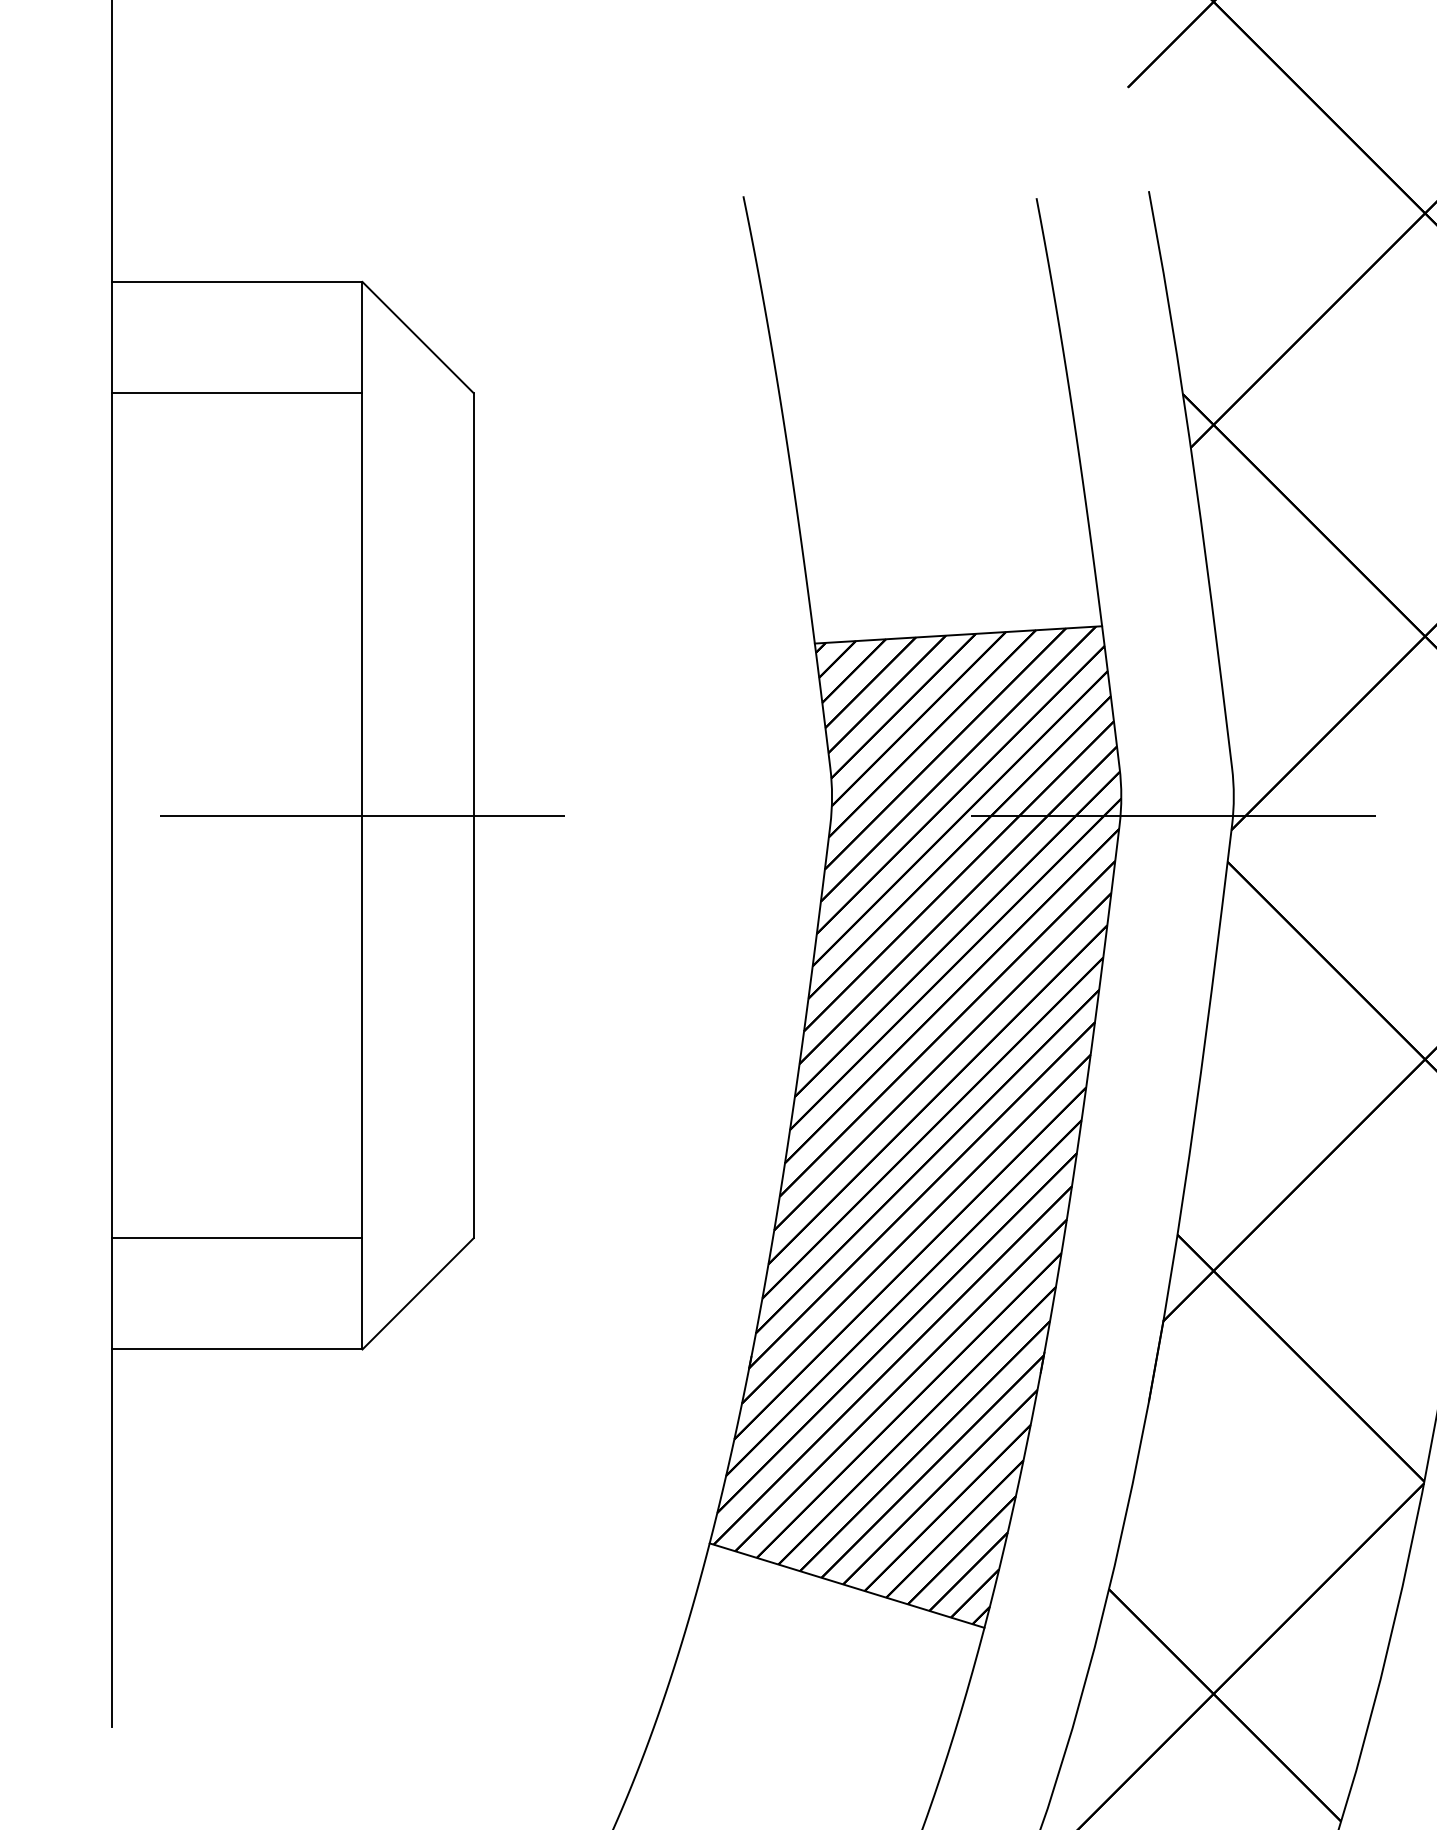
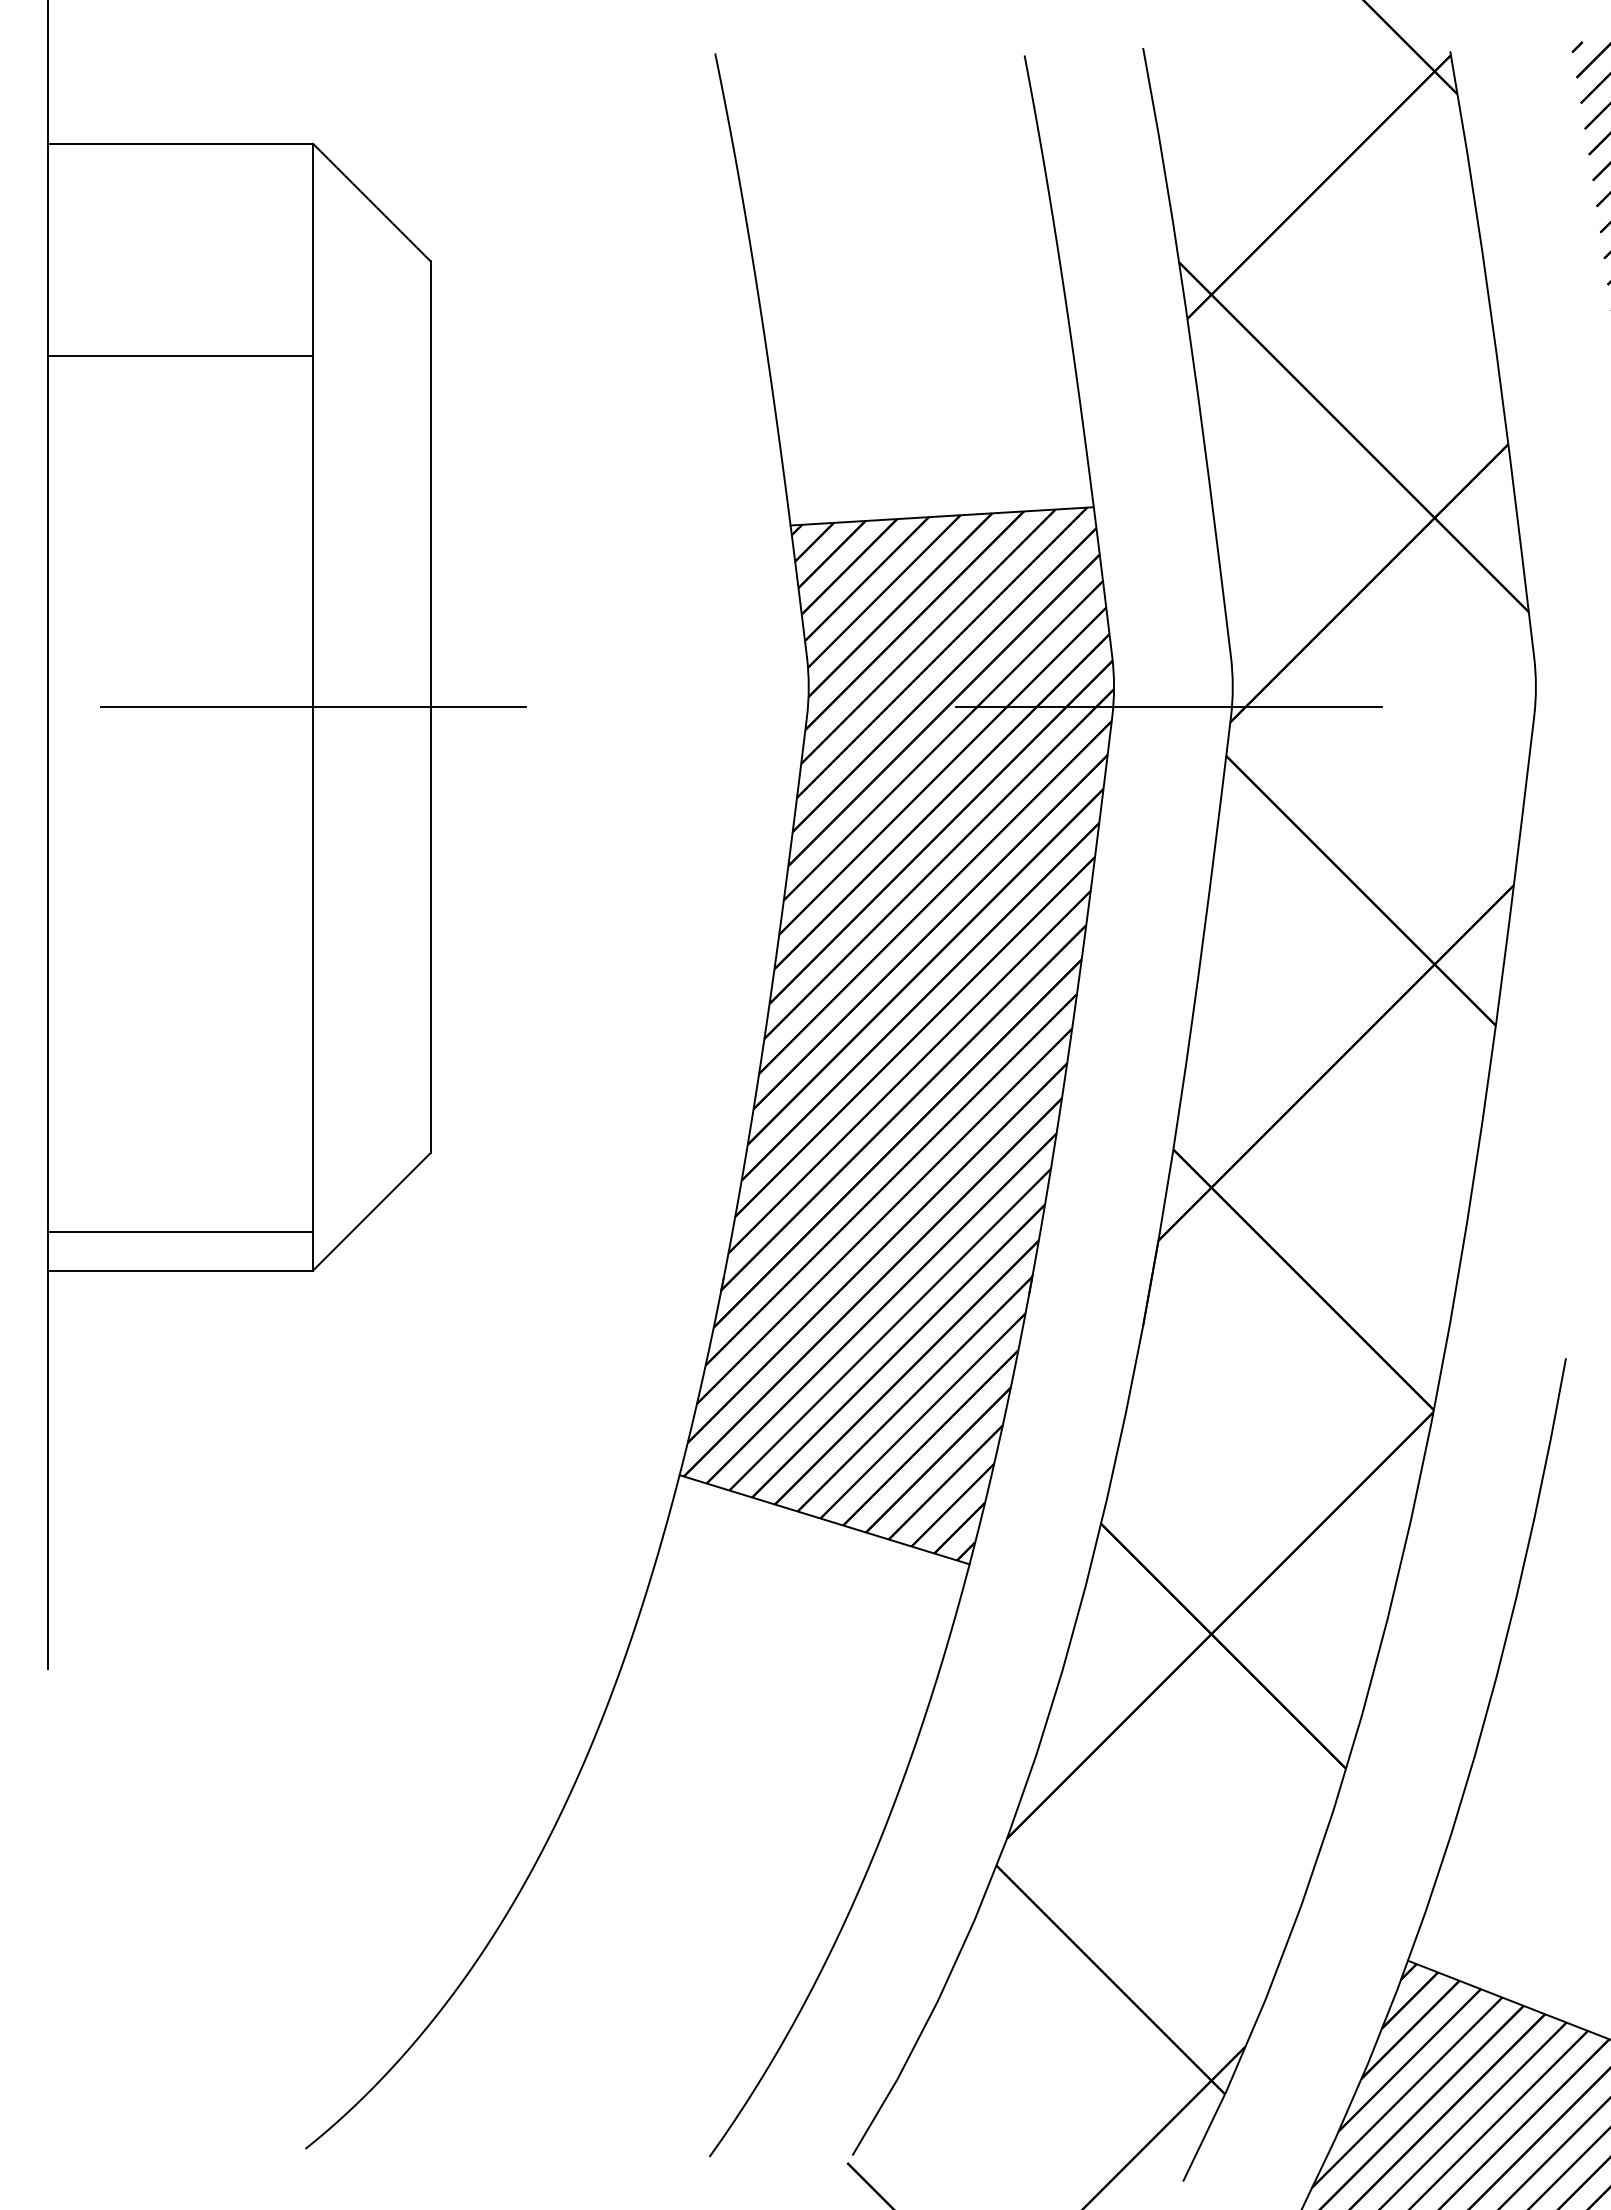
line: (236, 393) -> (180, 356), moved
line: (236, 1238) -> (180, 1232), moved

